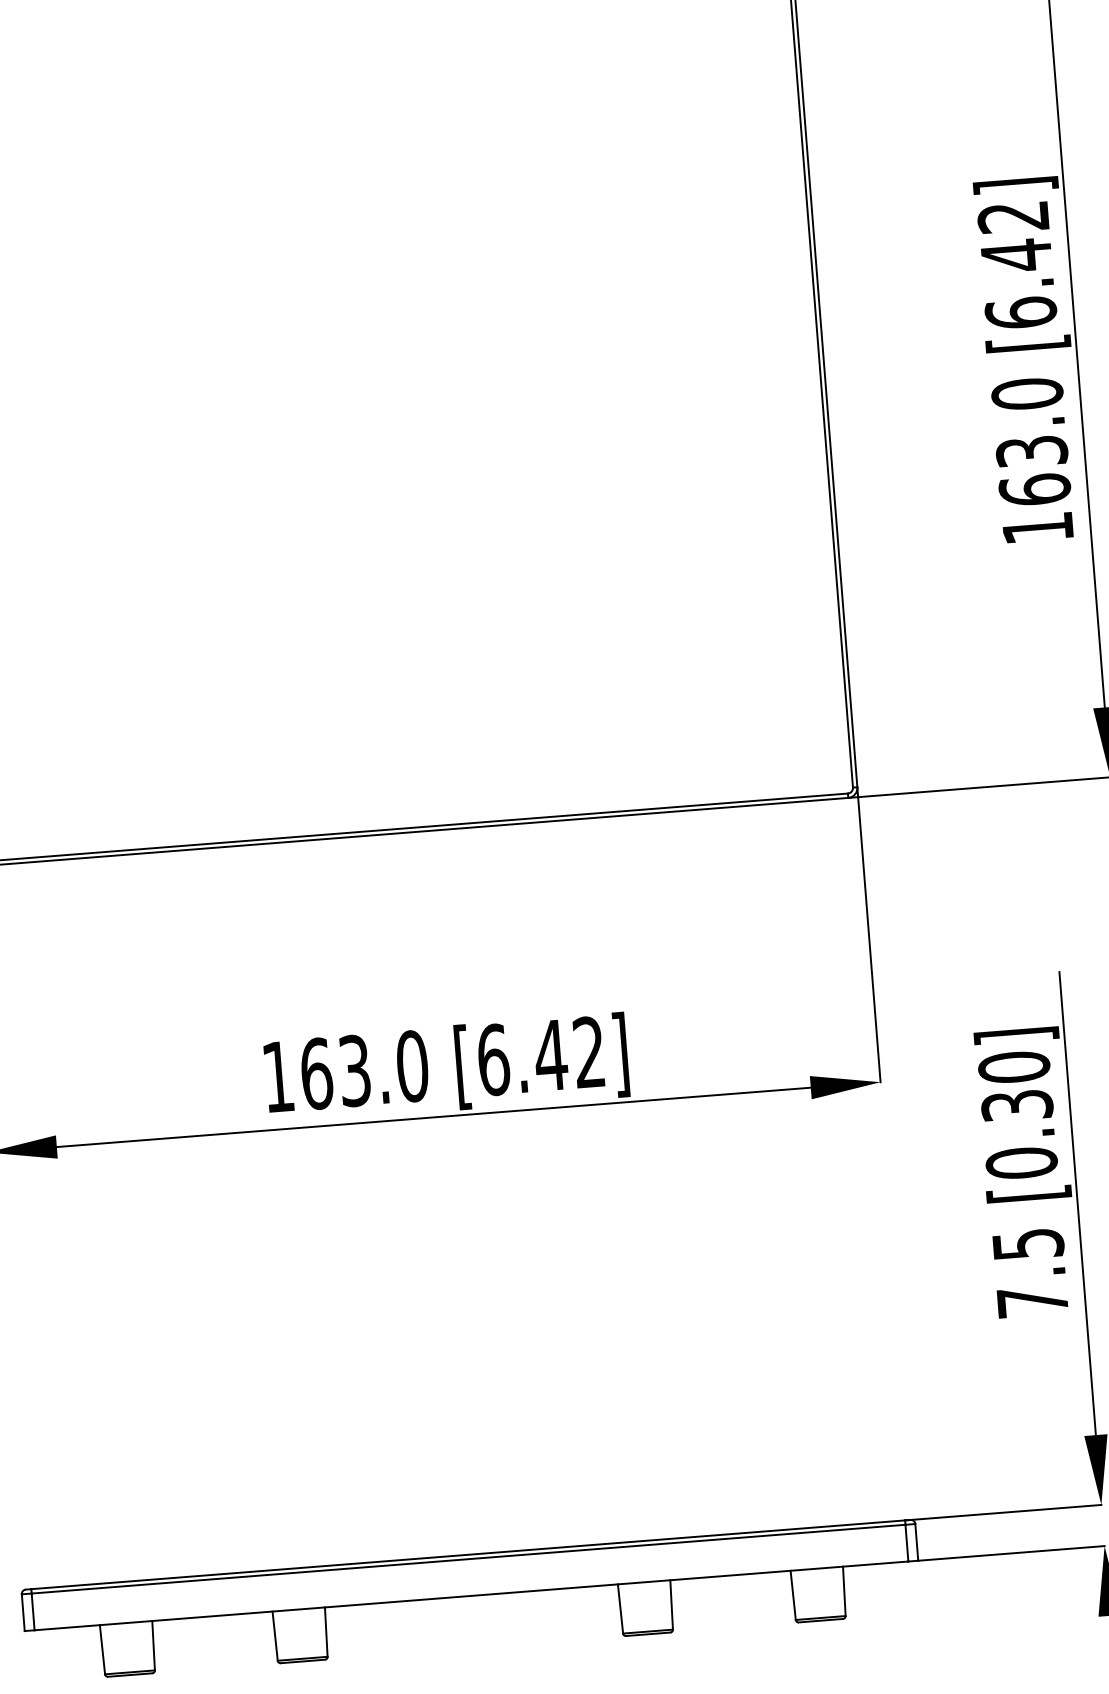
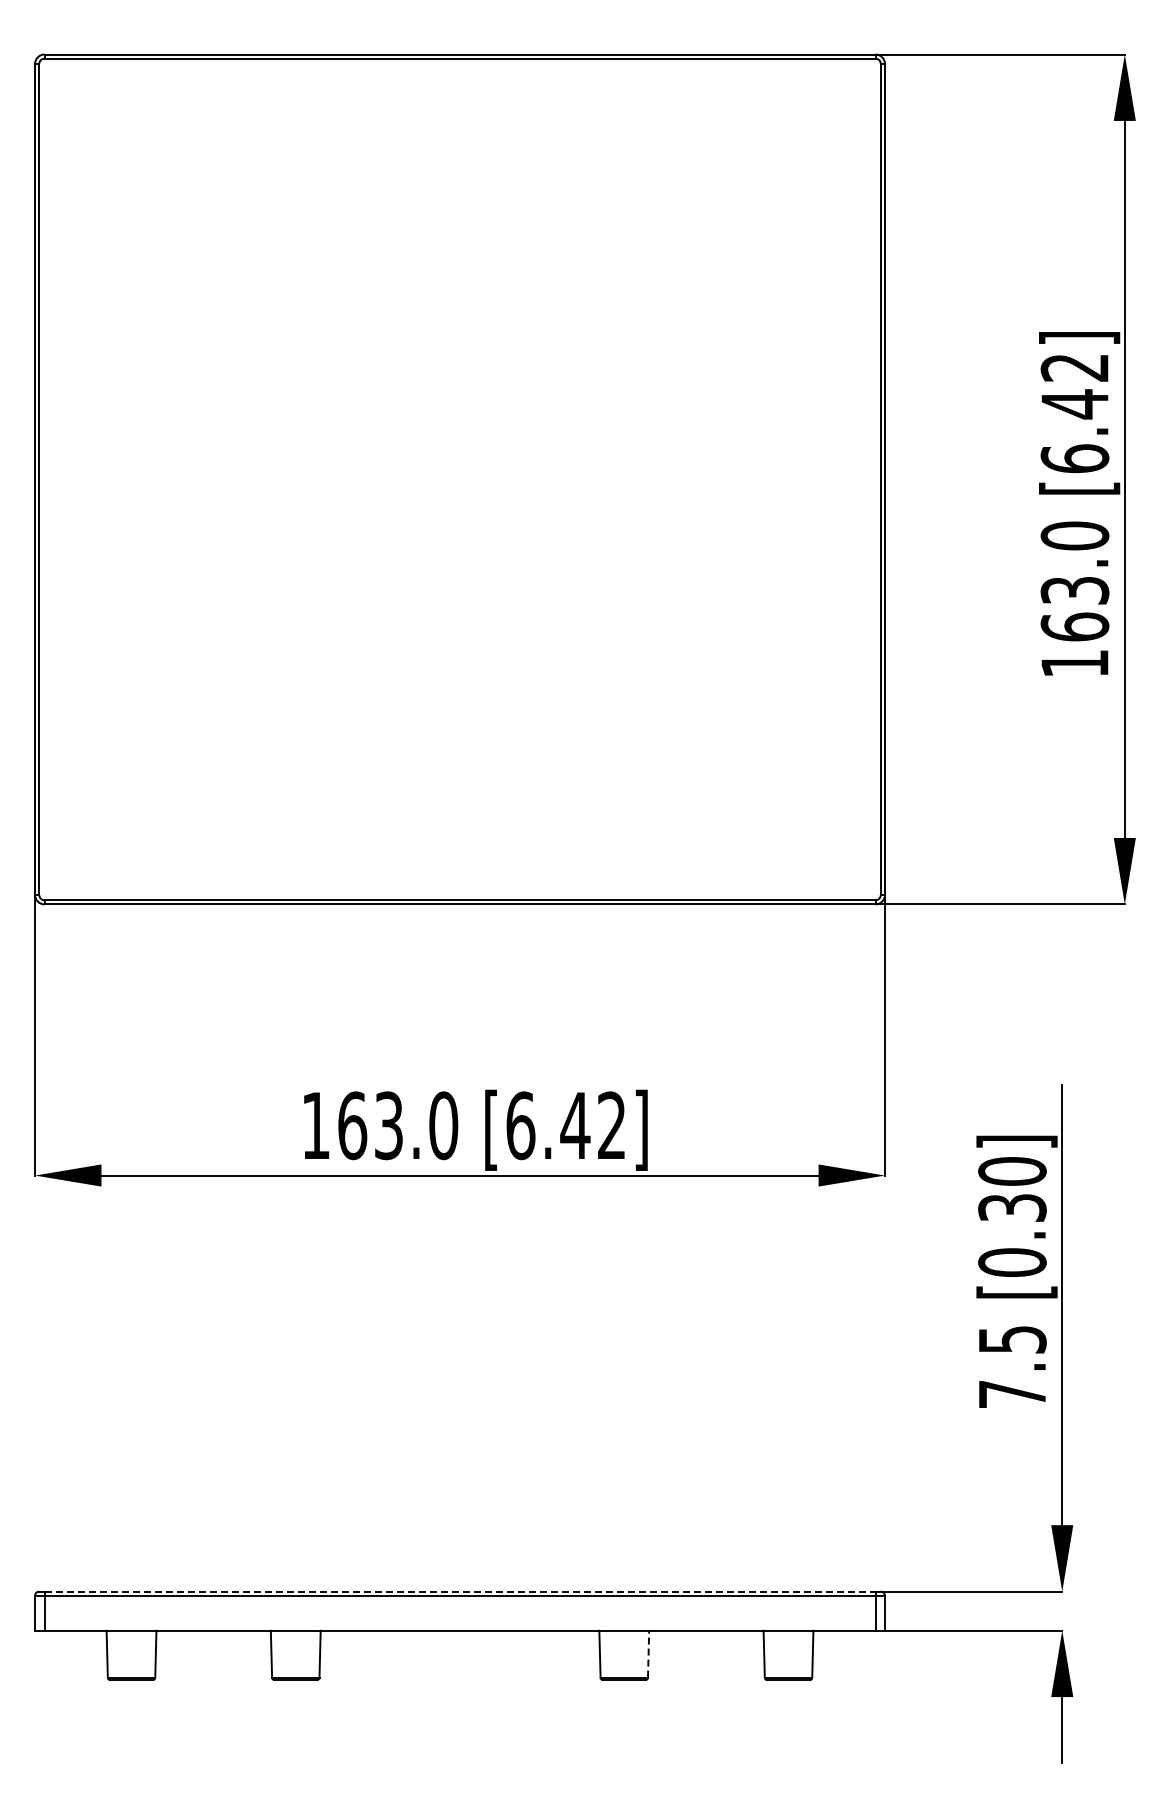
line: (468, 1554) -> (460, 1591), solid -> dashed
line: (671, 1604) -> (648, 1653), solid -> dashed

